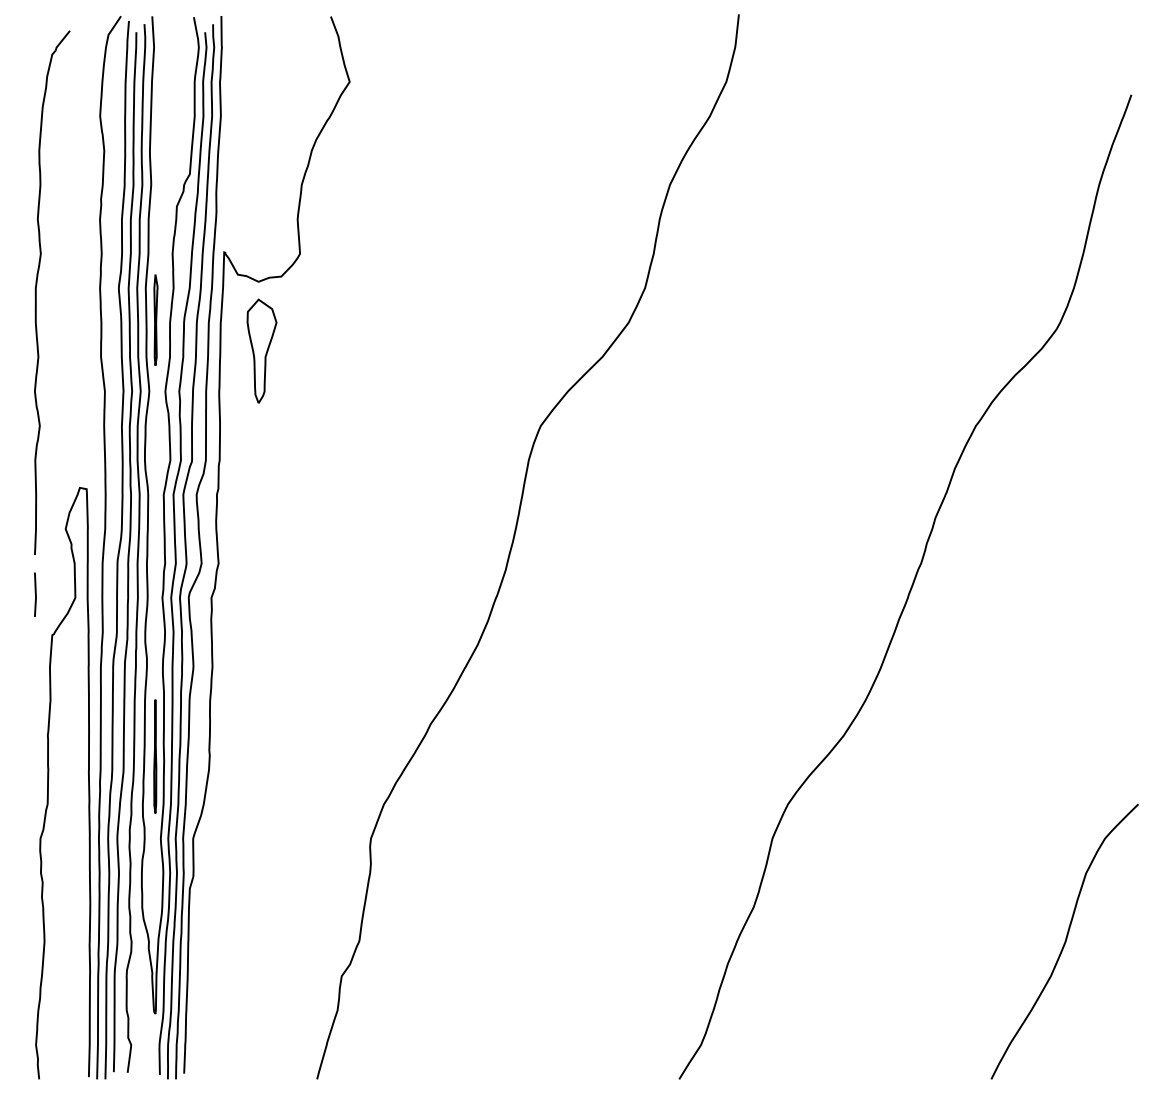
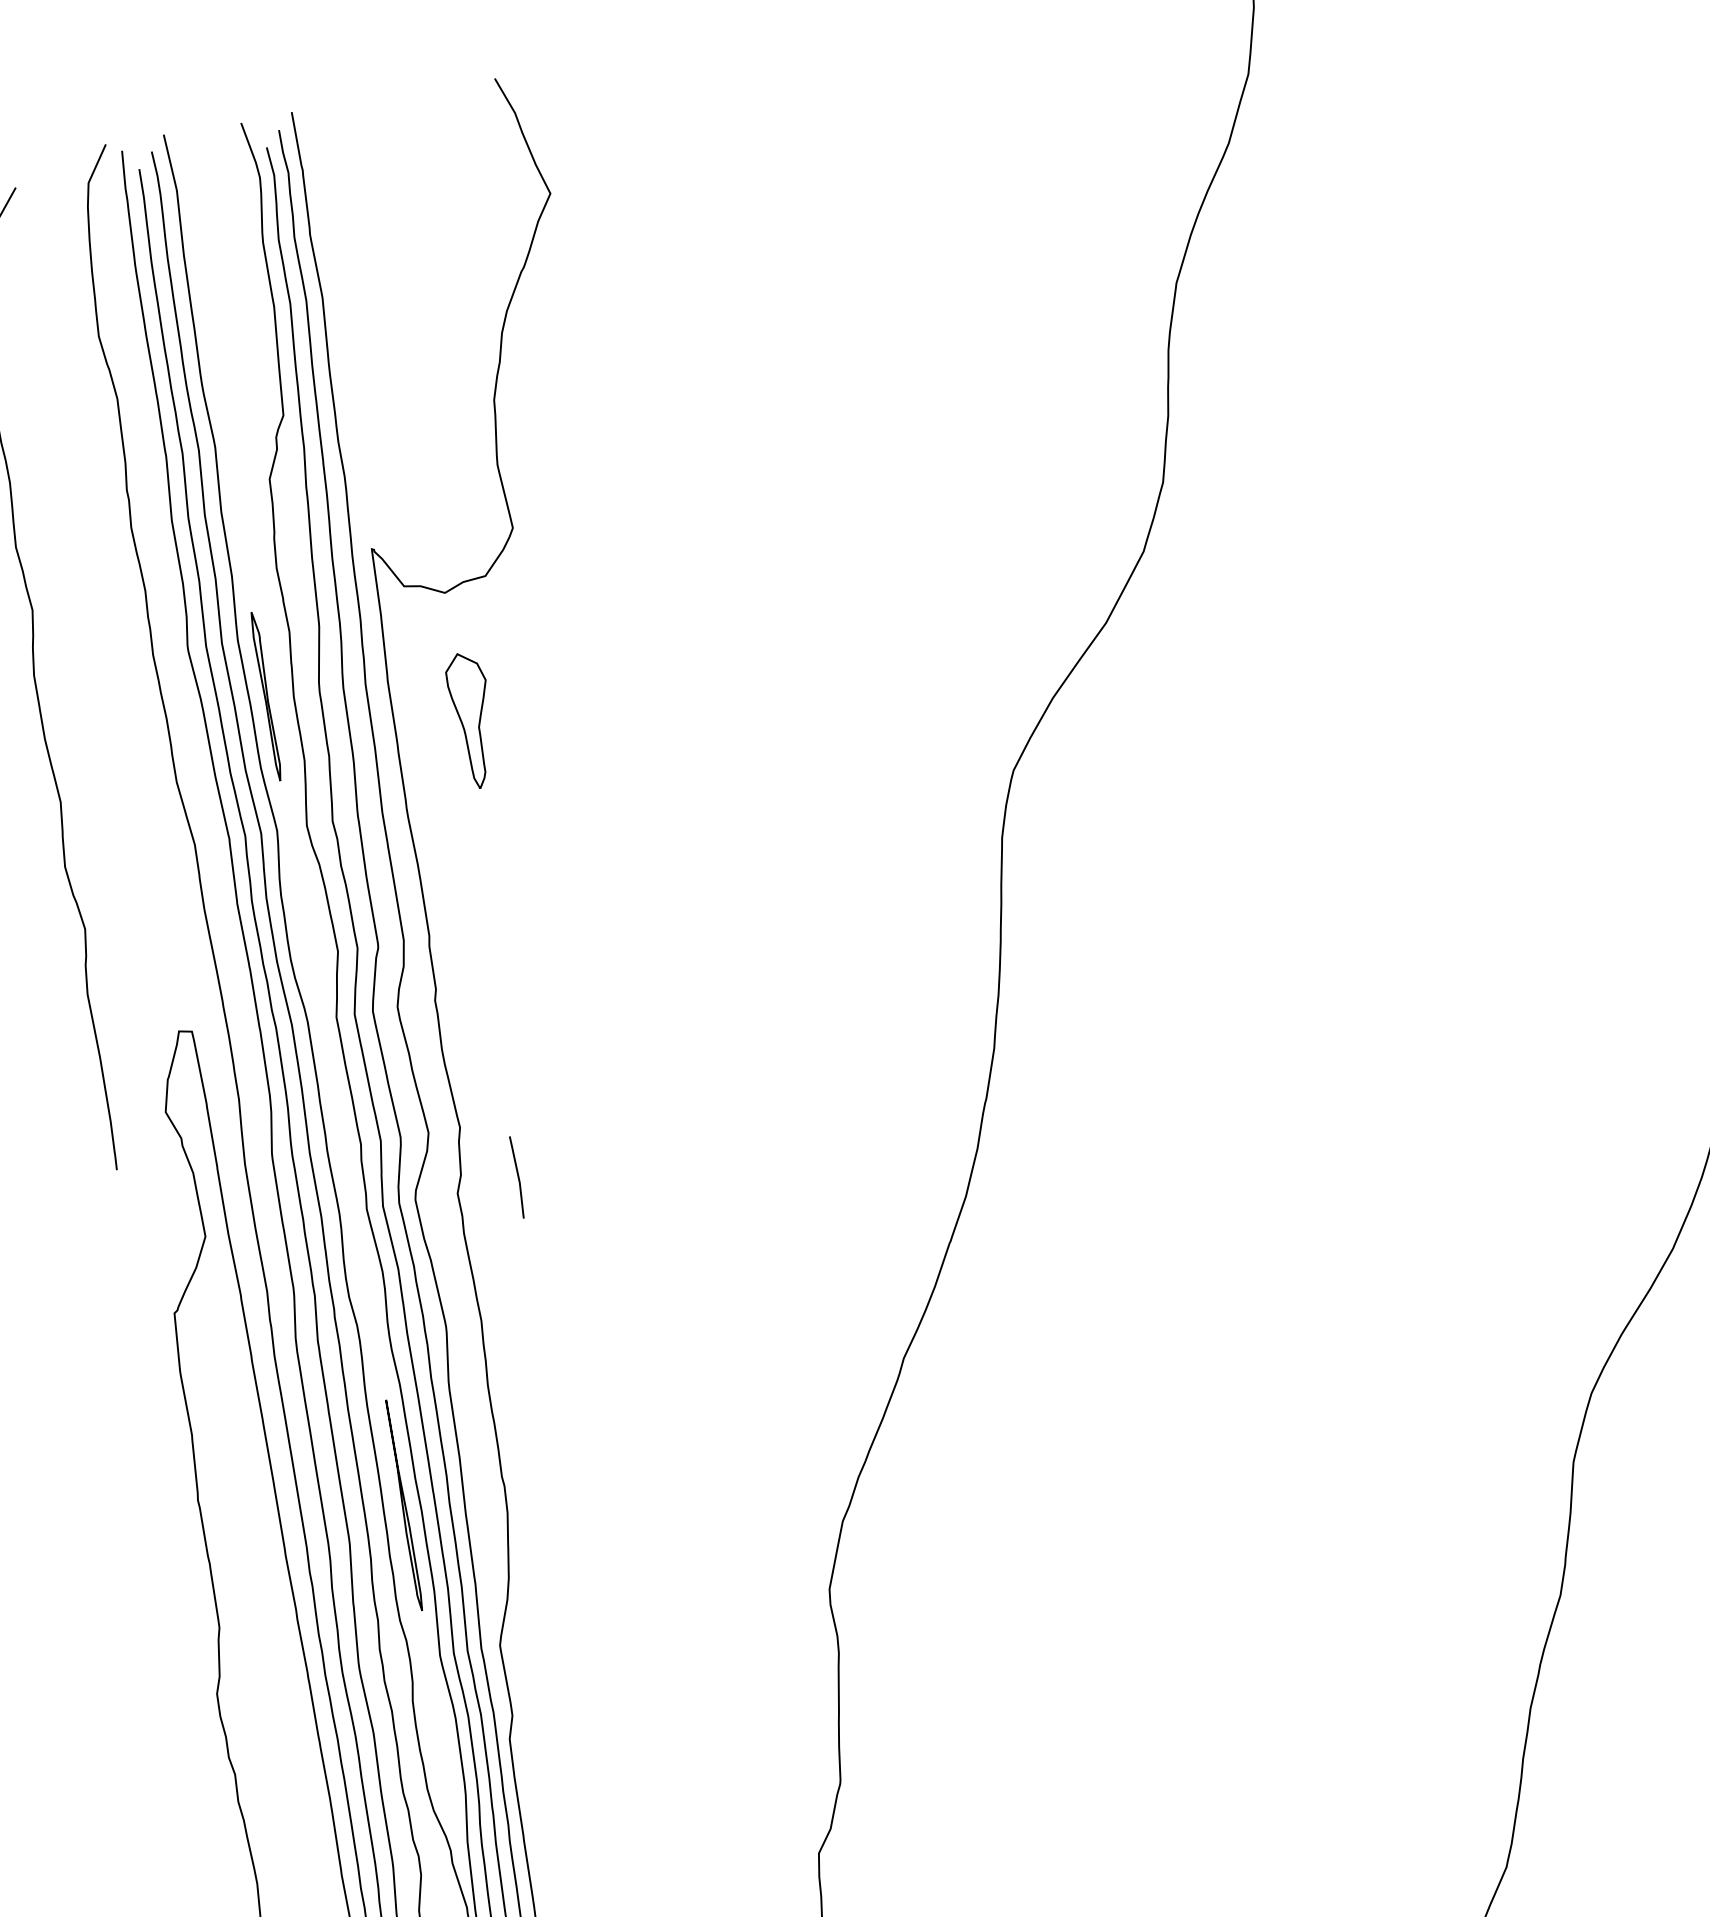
part: (261, 350) -> (472, 719), size x0.7
line: (35, 594) -> (517, 1176), moved

